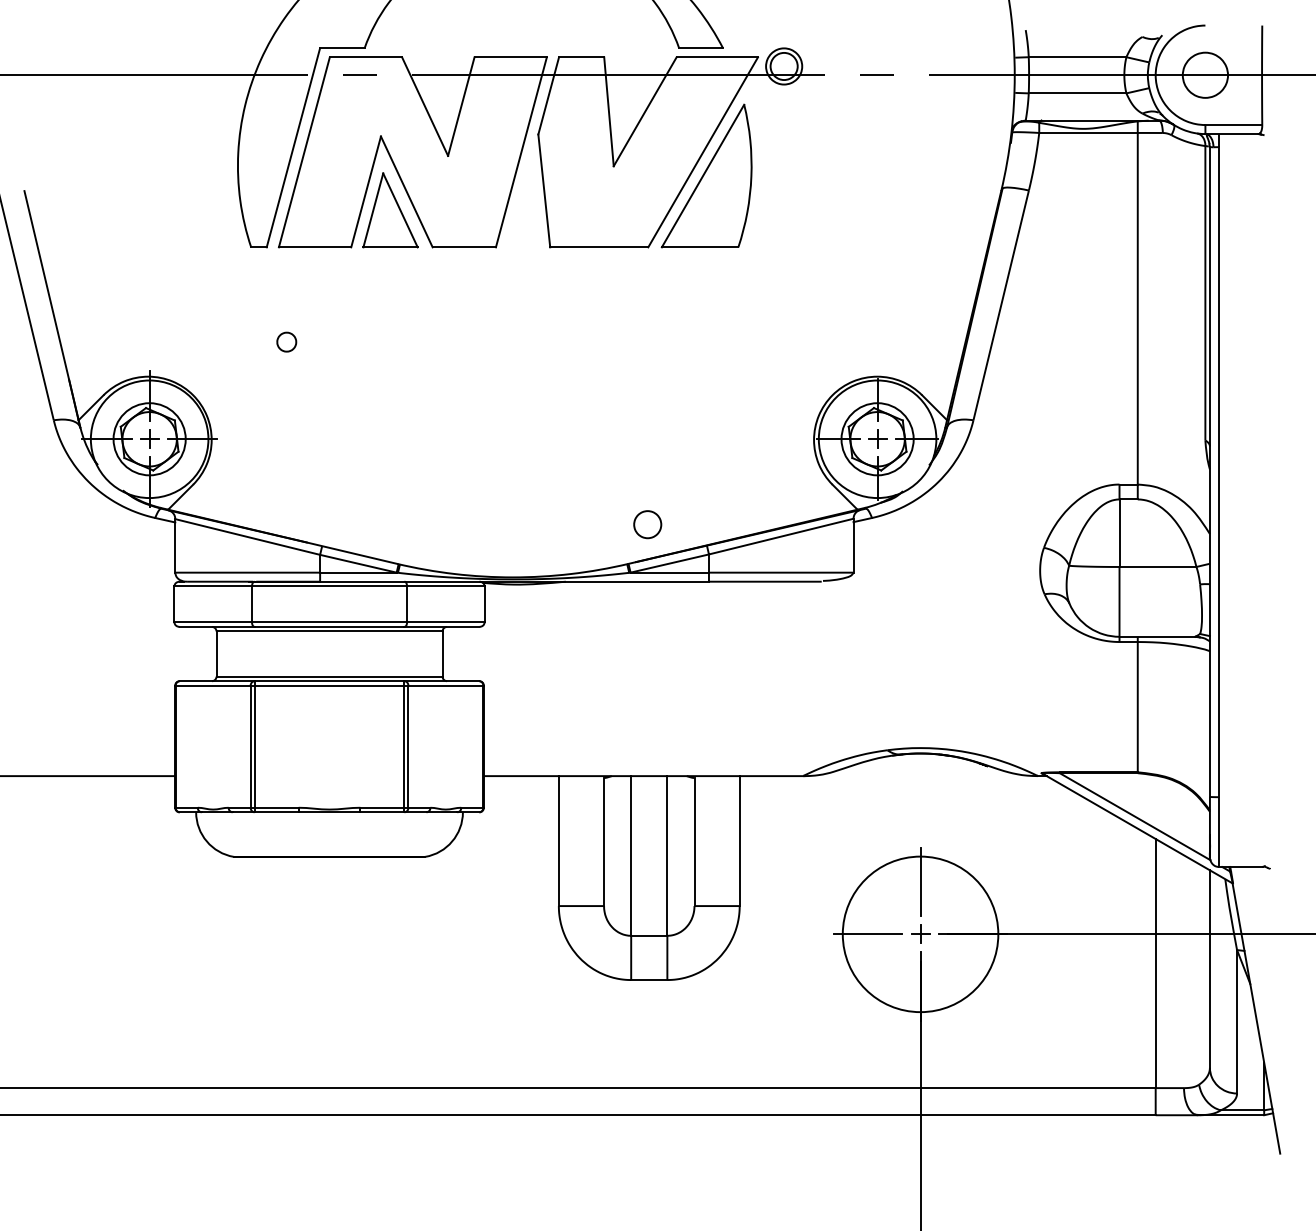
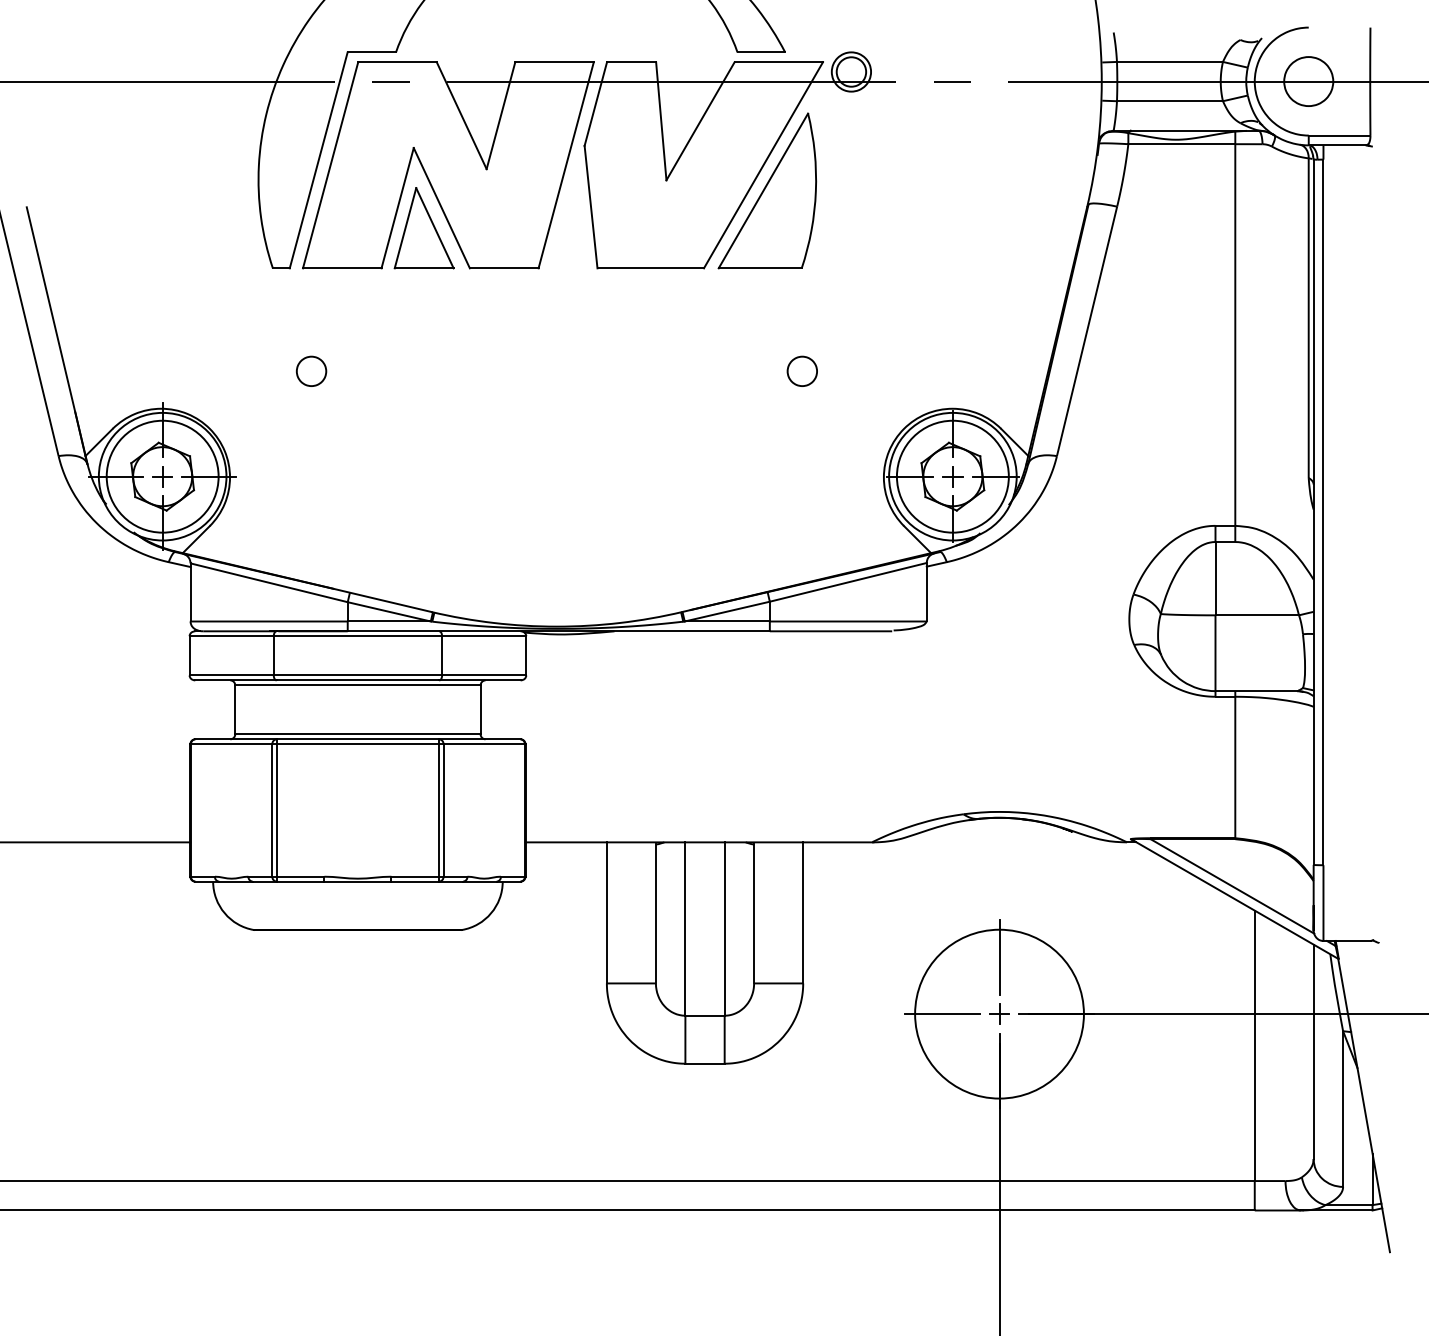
part: (286, 341) -> (311, 370), size x1.43
circle: (149, 439) -> (162, 476), size x1.43
circle: (877, 439) -> (952, 476), size x1.43
part: (646, 523) -> (801, 370), moved

